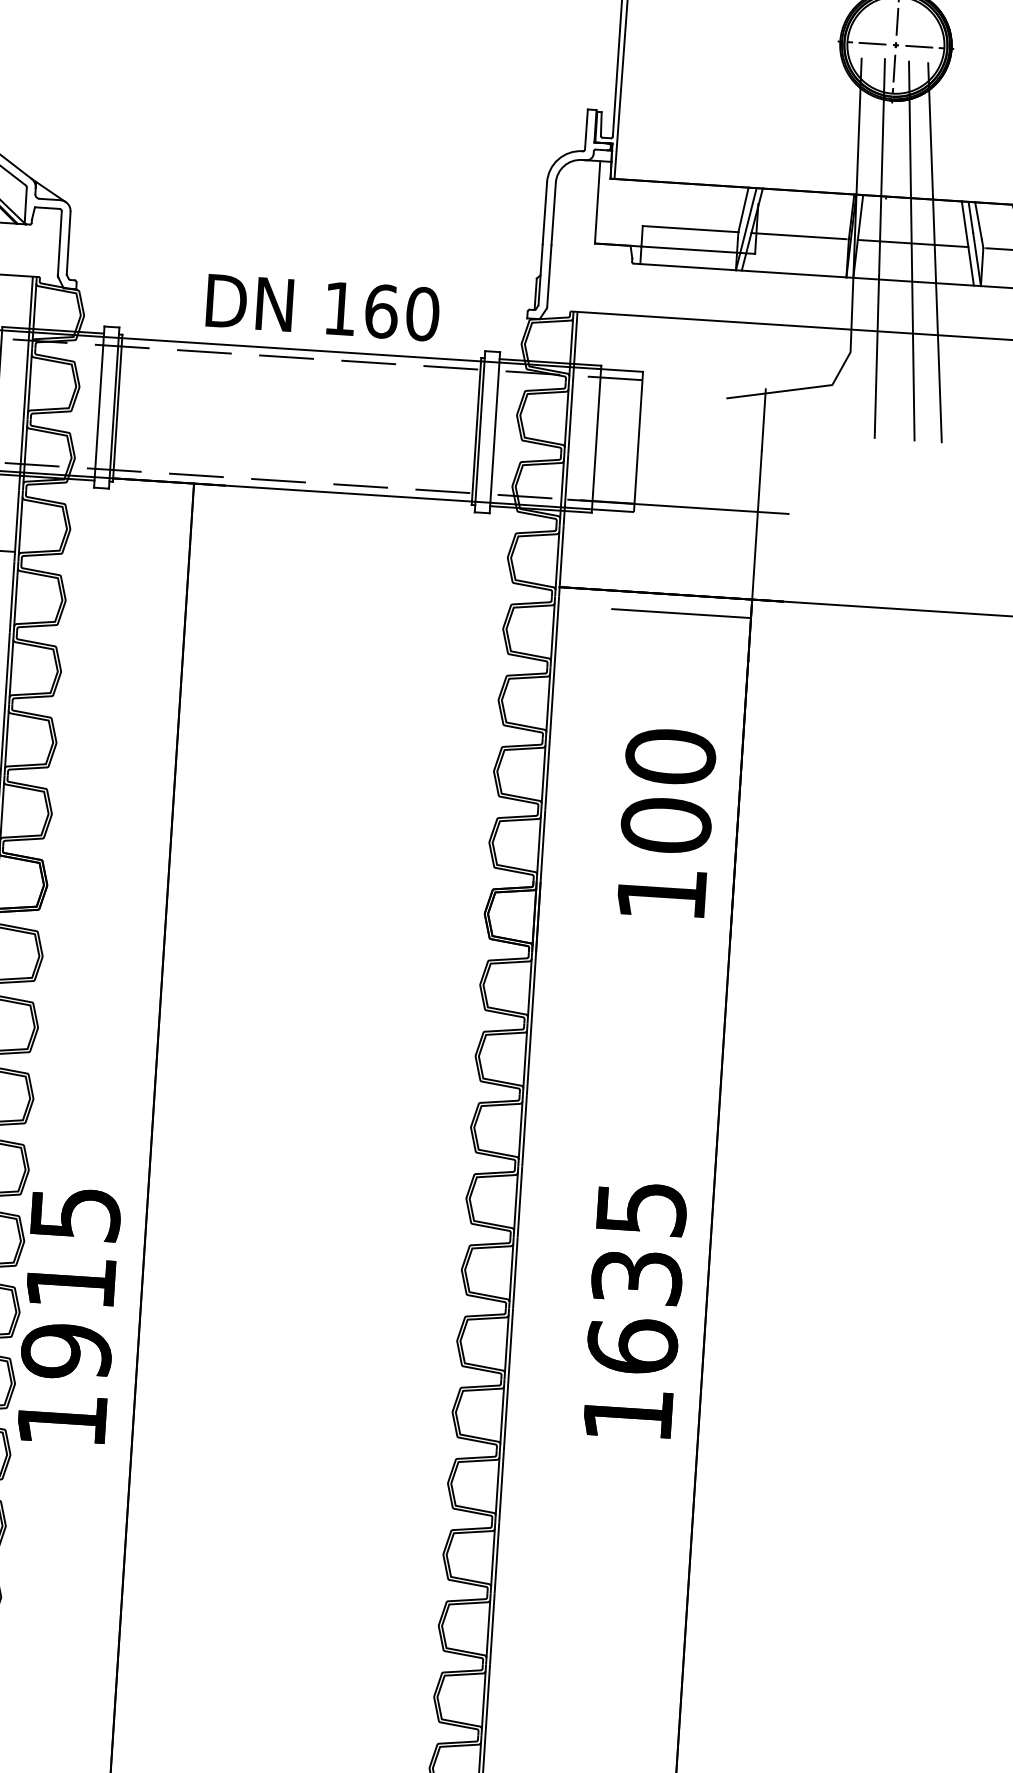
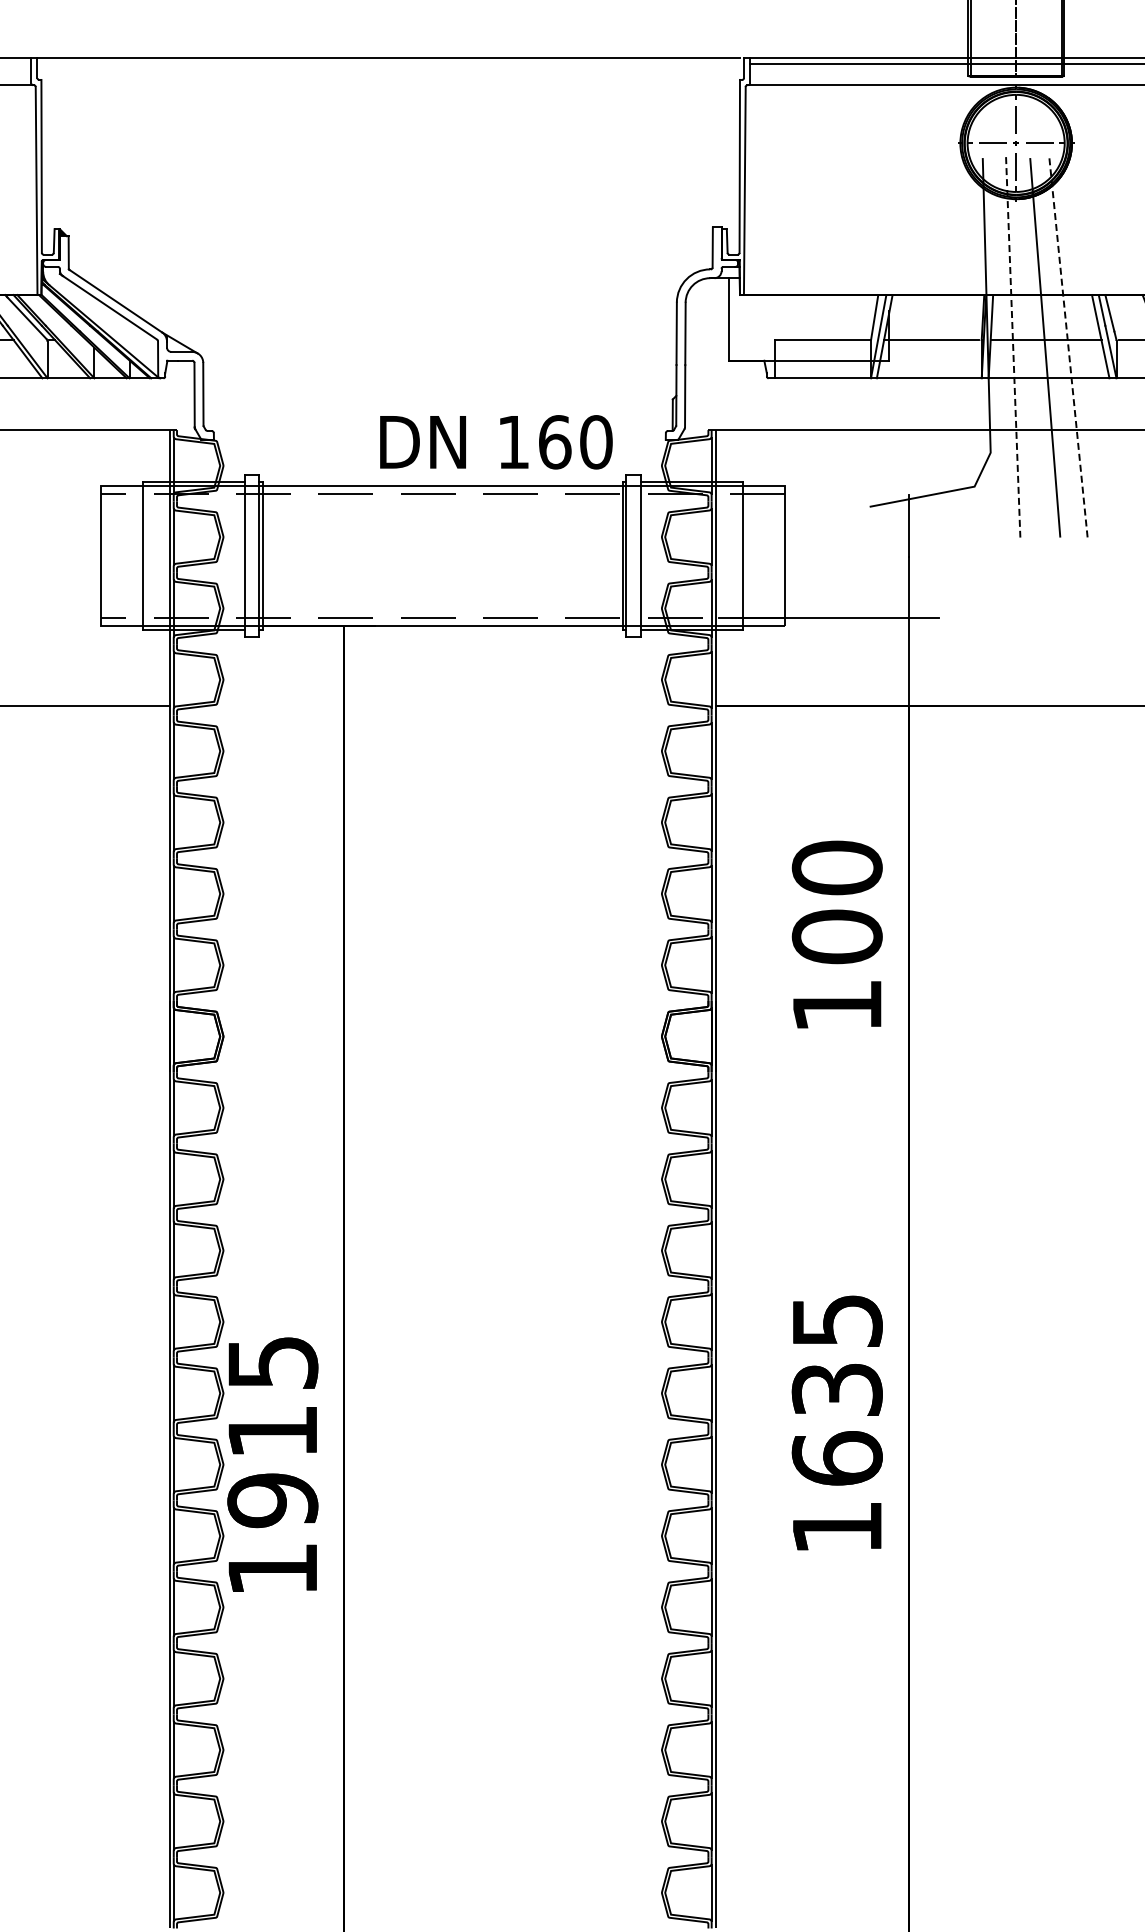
line: (880, 248) -> (1013, 347), solid -> dashed
line: (935, 252) -> (1068, 347), solid -> dashed
text: (323, 307) -> (496, 442), moved
line: (680, 613) -> (837, 724), removed

